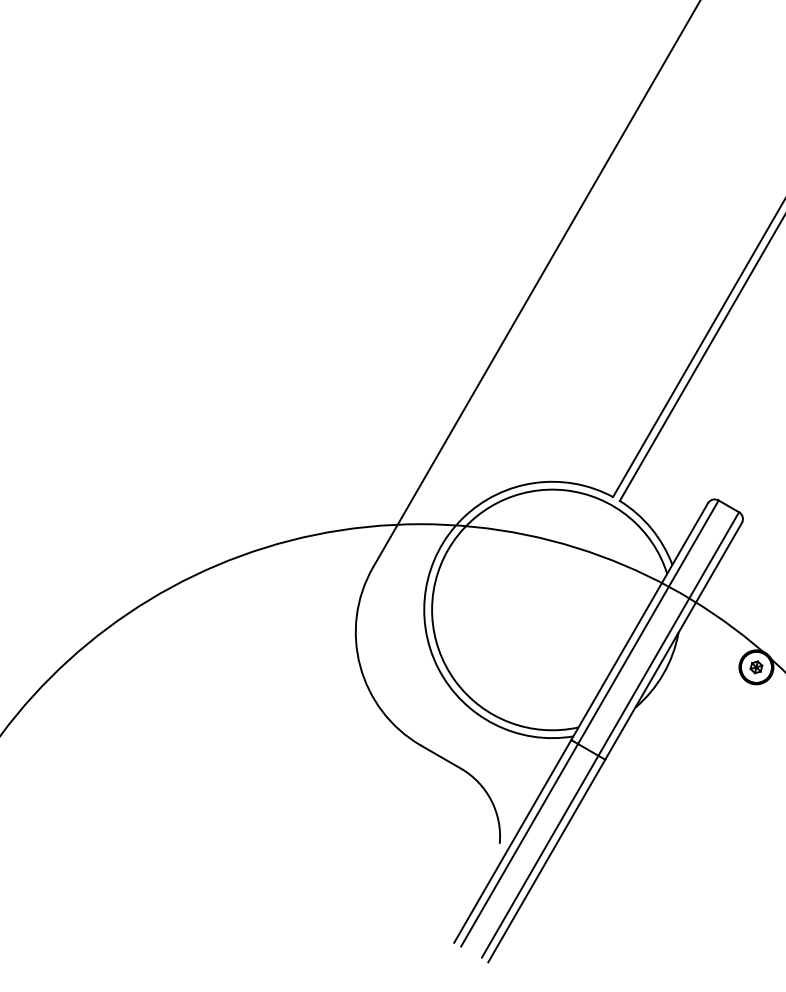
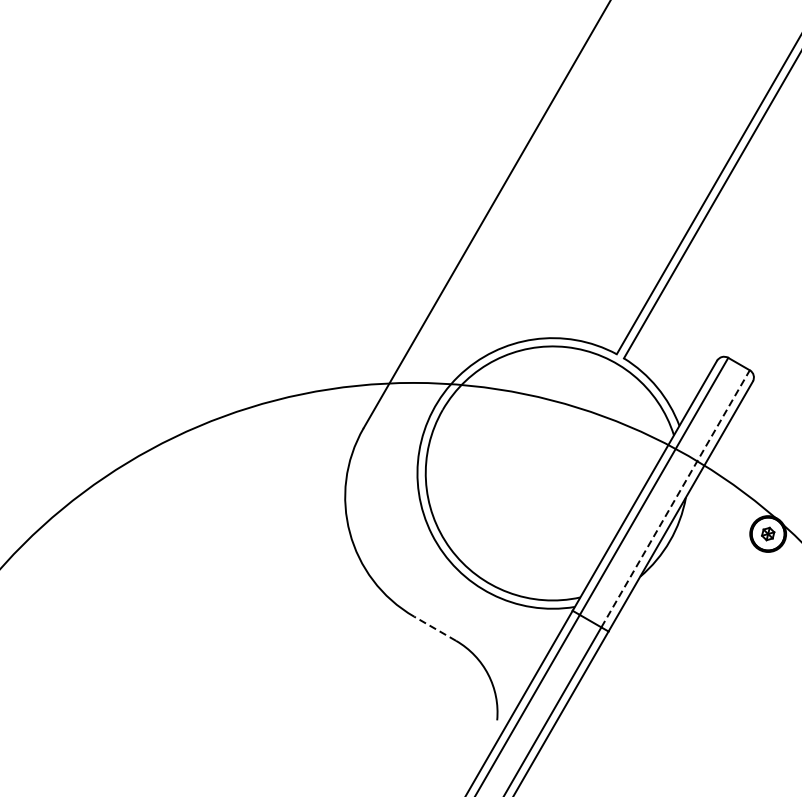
line: (668, 634) -> (675, 499), solid -> dashed
line: (441, 757) -> (435, 629), solid -> dashed

